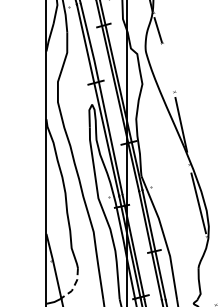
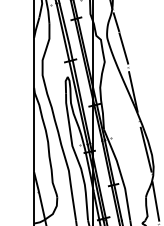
line: (168, 65) -> (123, 48), added
line: (211, 273) -> (155, 201), added
line: (74, 286) -> (54, 210), dashed -> solid

